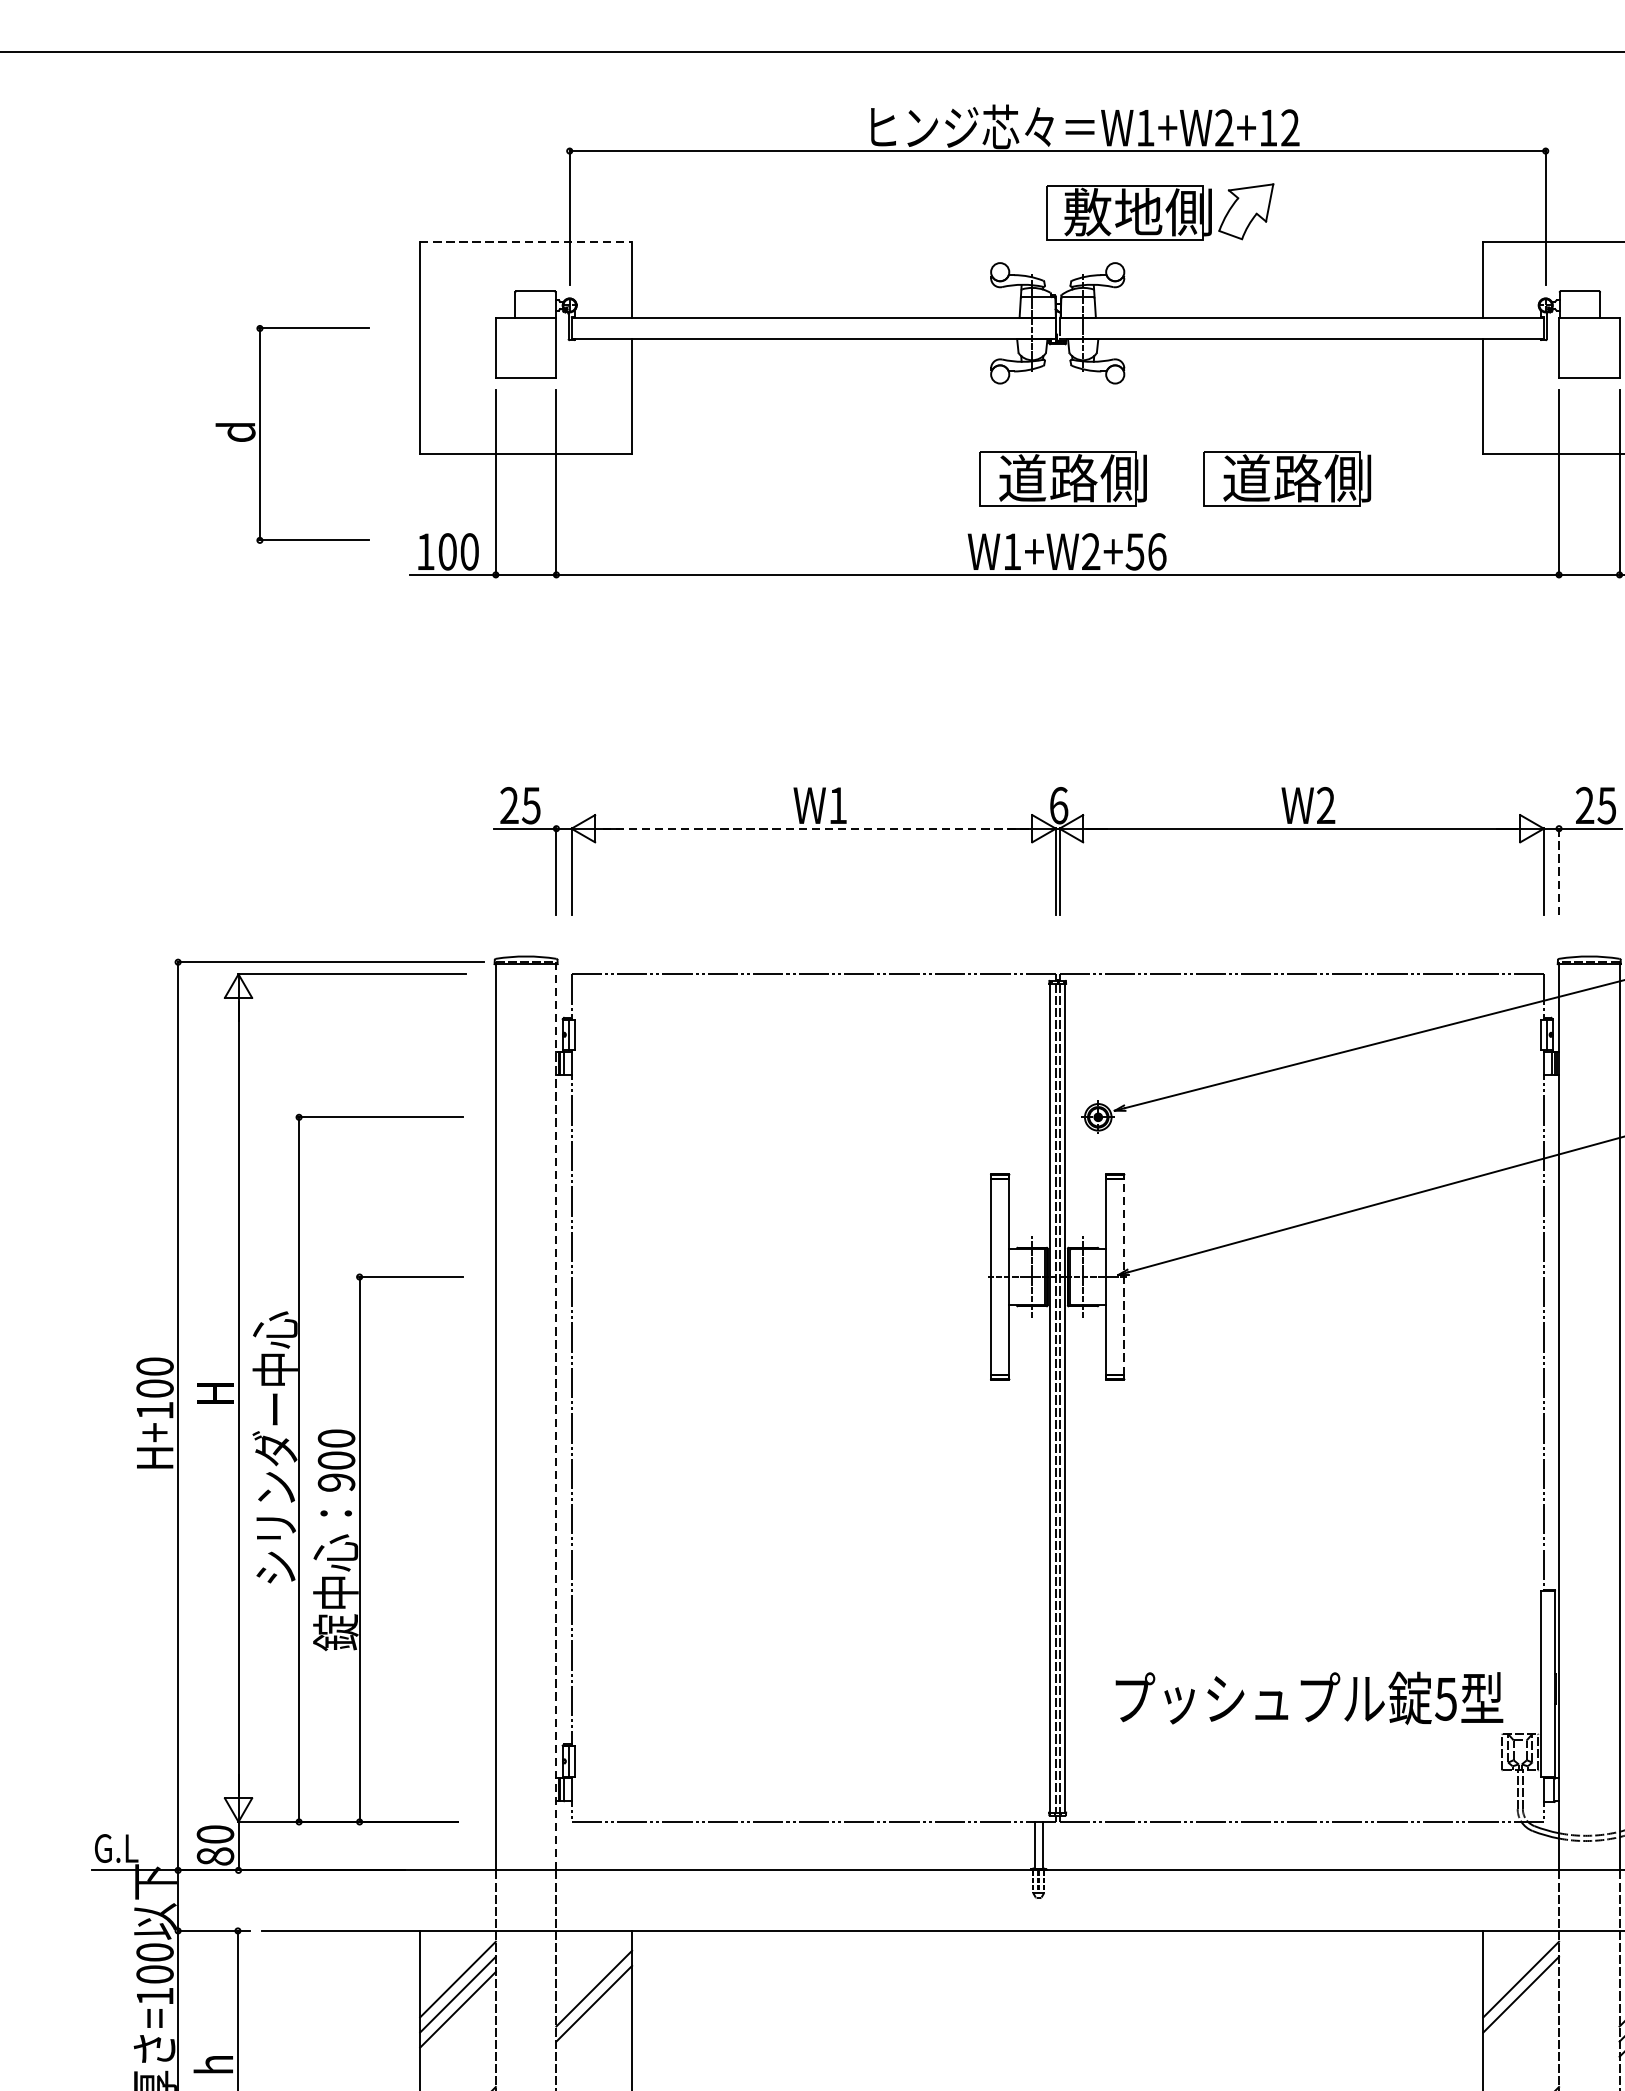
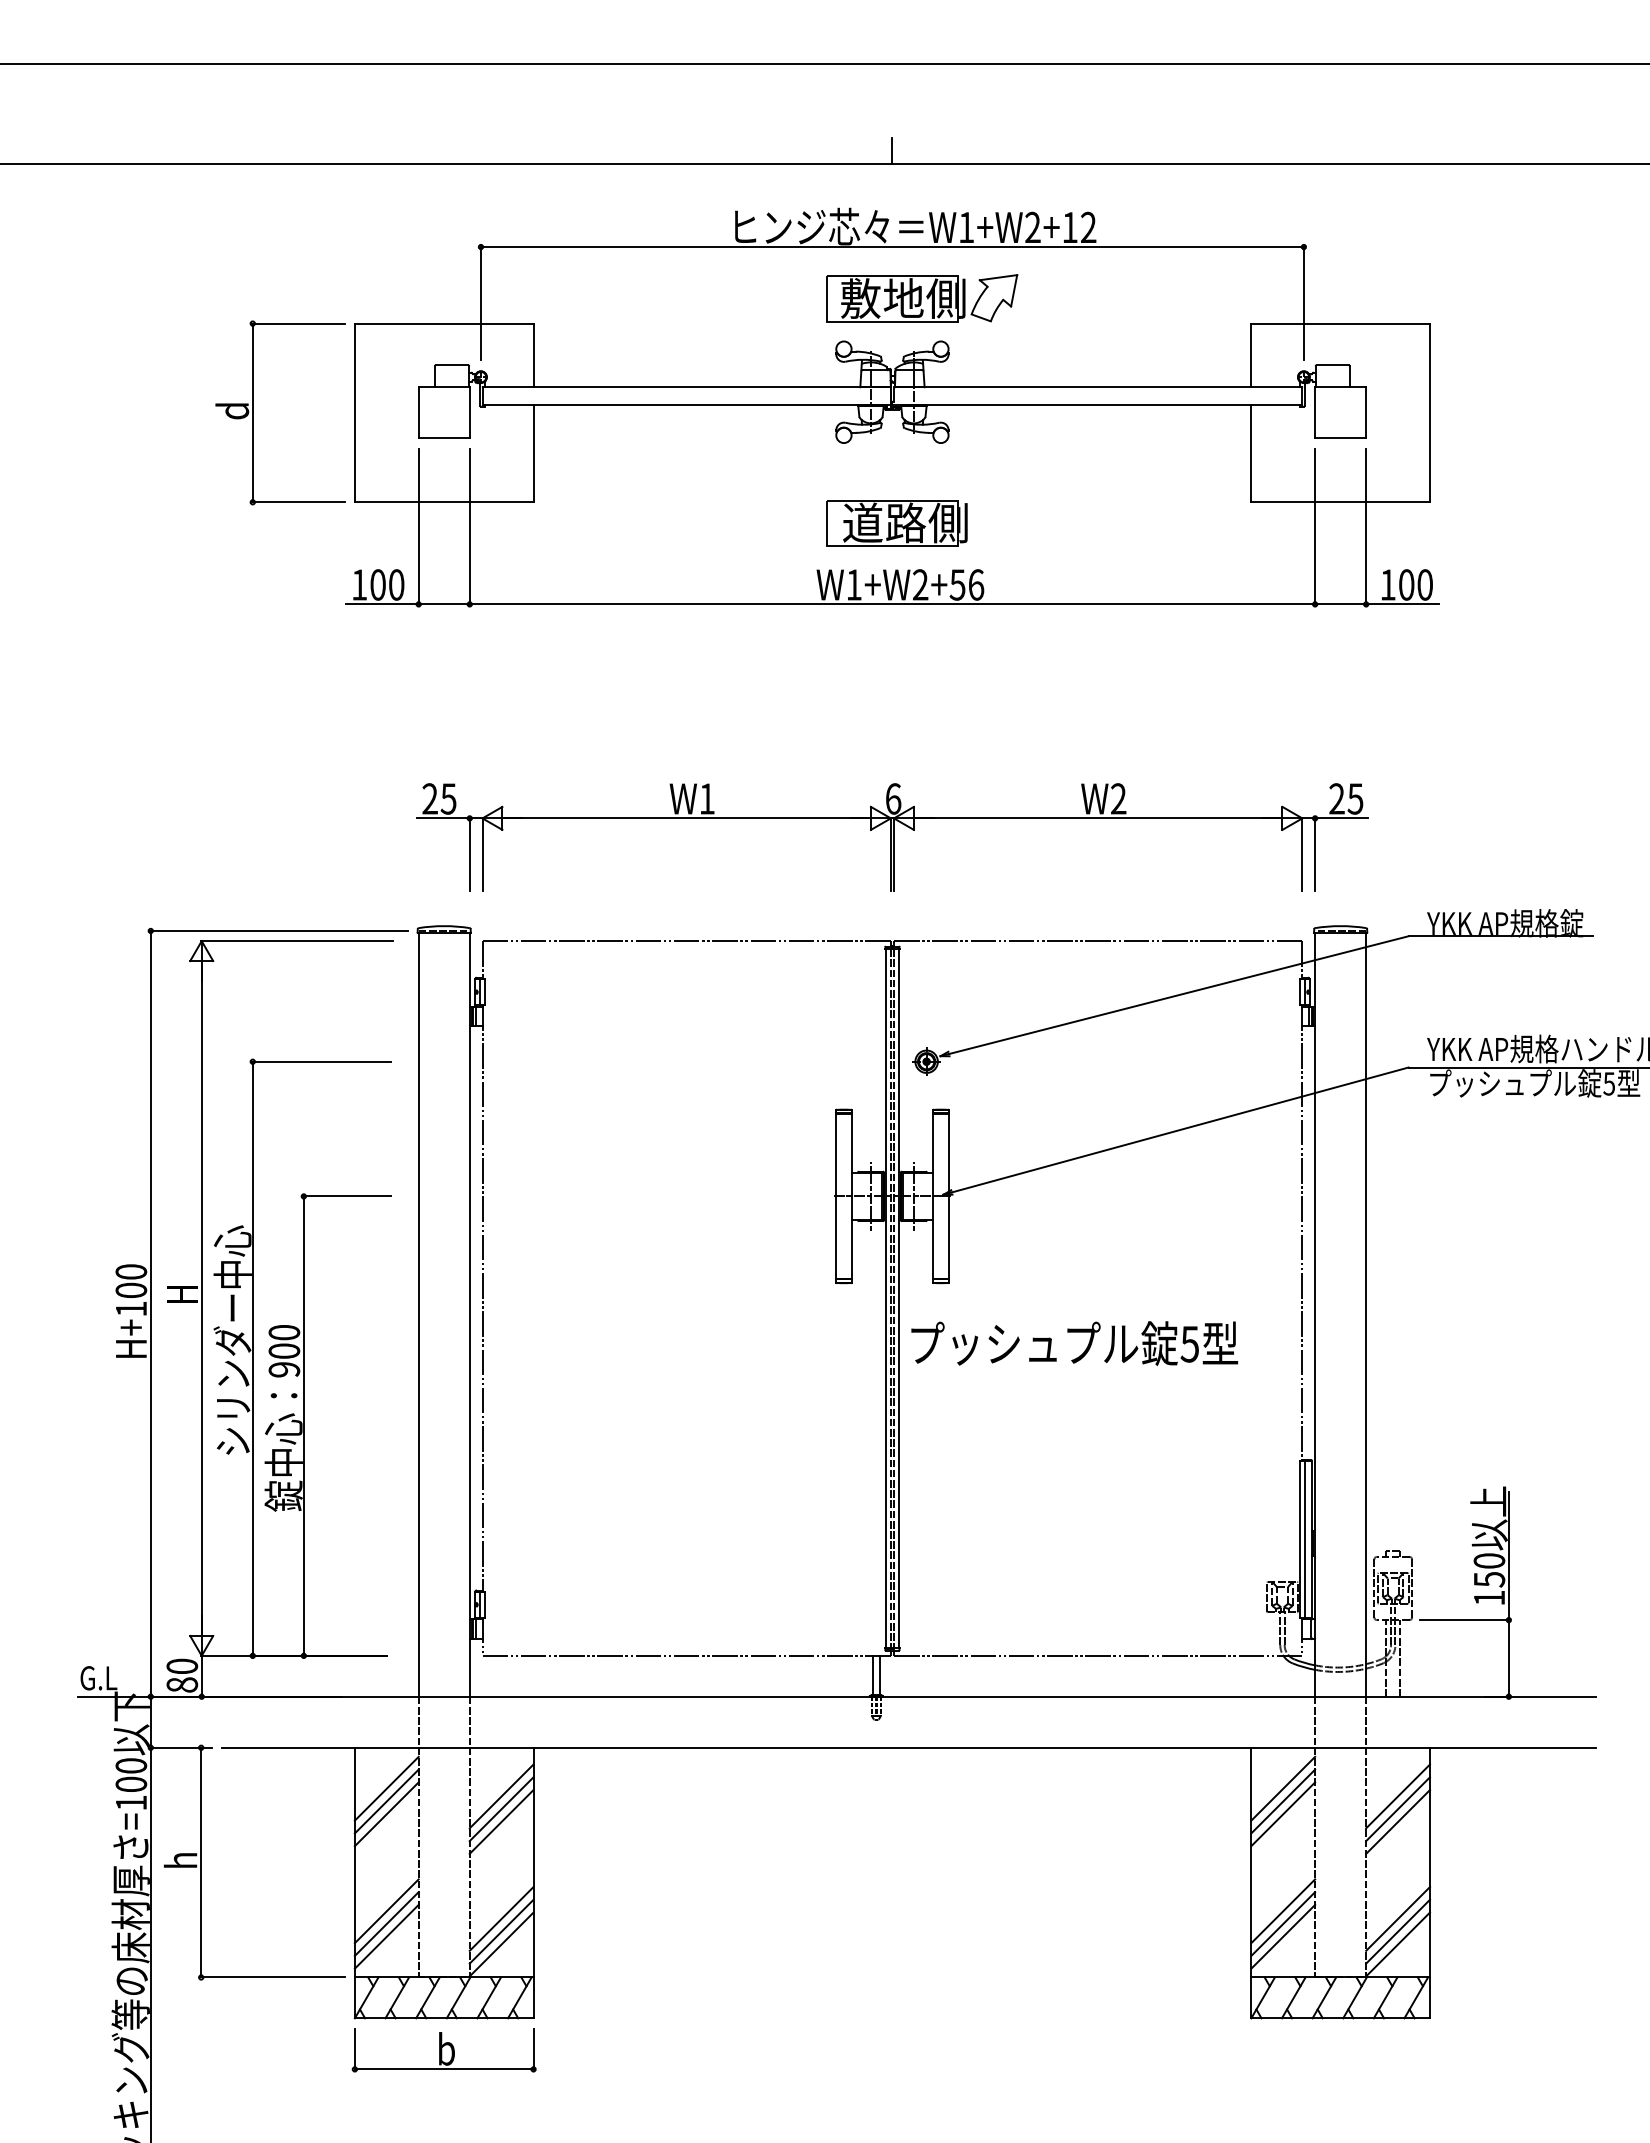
line: (1057, 36) -> (892, 150), added
part: (1160, 212) -> (922, 298), moved
line: (526, 241) -> (444, 323), dashed -> solid
part: (260, 433) -> (253, 412), moved
part: (1286, 478) -> (1085, 523), removed
line: (813, 828) -> (686, 818), dashed -> solid
line: (1559, 871) -> (1315, 854), dashed -> solid
line: (1124, 1275) -> (948, 1195), dashed -> solid
line: (556, 1417) -> (469, 1314), dashed -> solid
line: (1546, 1683) -> (1304, 1539), added
text: (1309, 1698) -> (1074, 1343), moved
line: (1521, 2010) -> (1283, 1814), added
line: (594, 2018) -> (501, 1821), added

